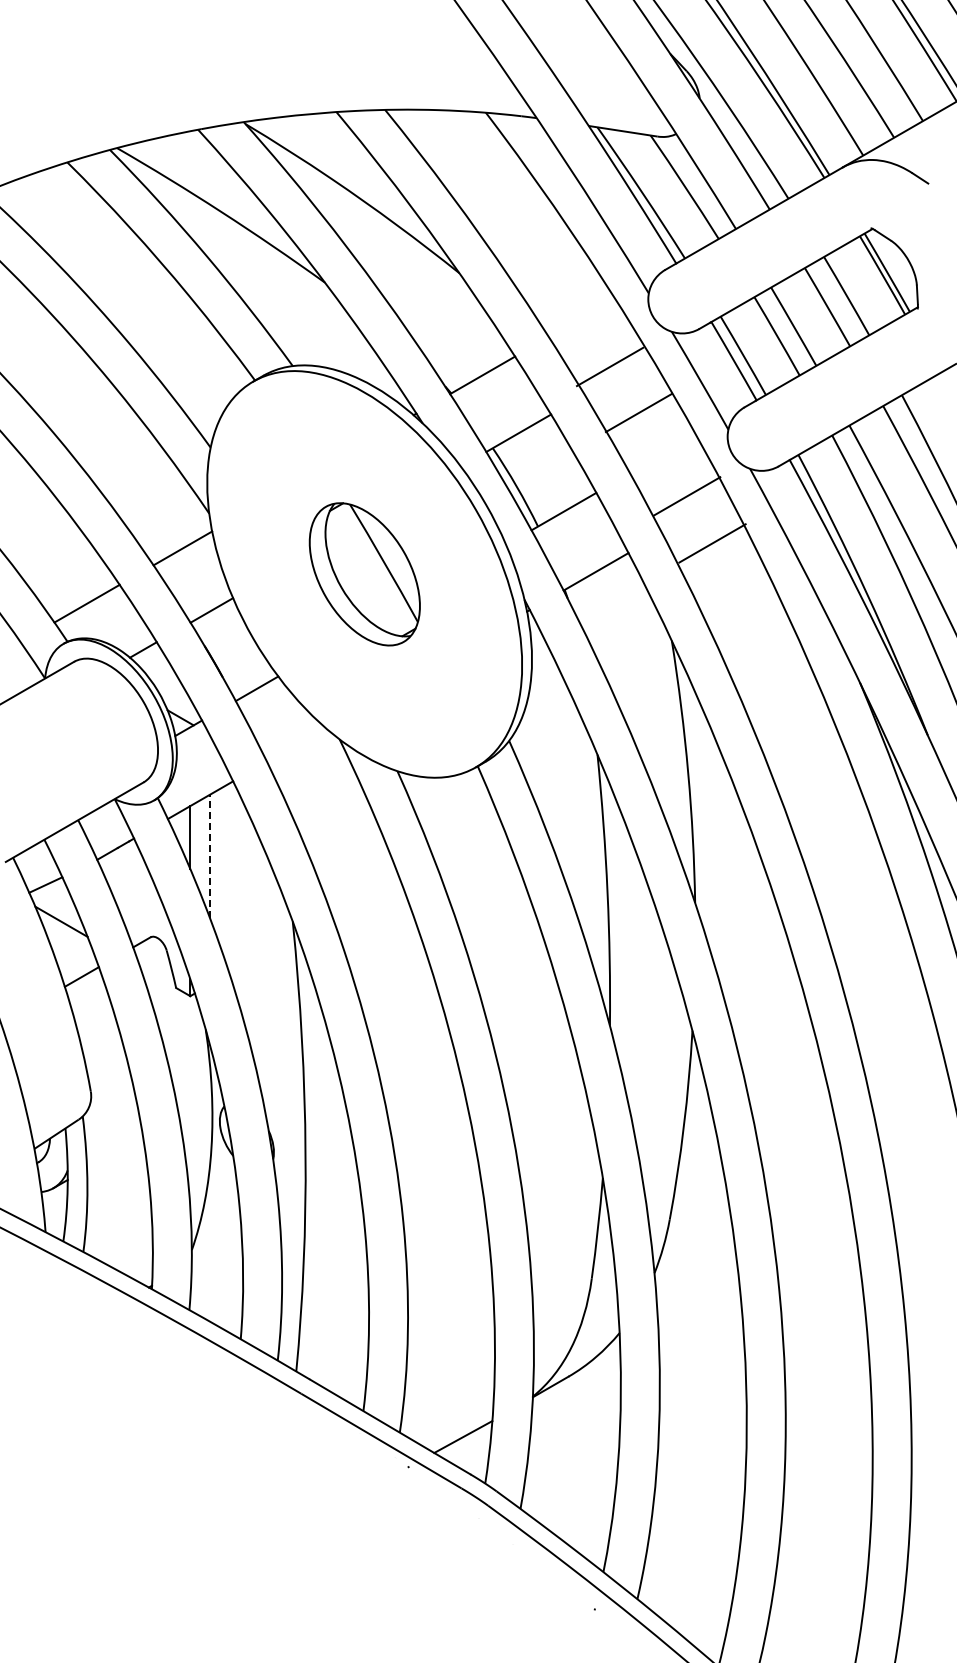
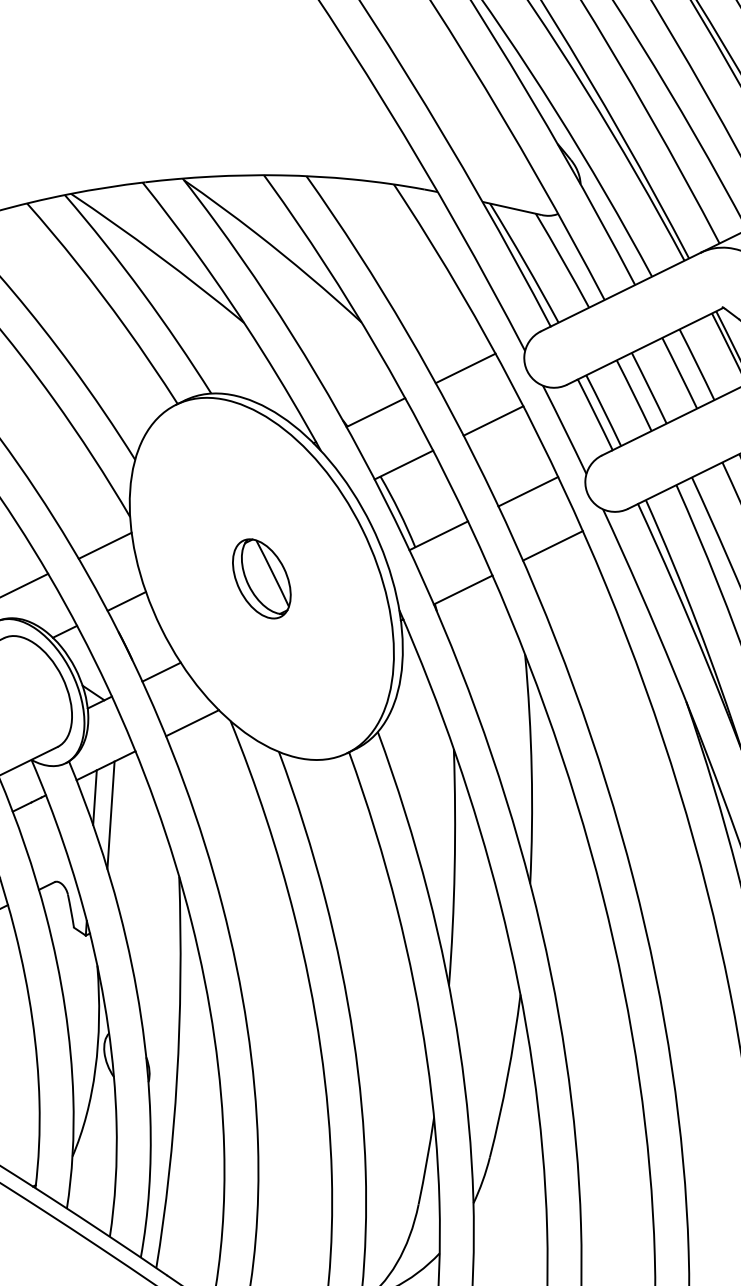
line: (609, 366) -> (465, 368), moved
line: (638, 412) -> (493, 420), moved
line: (687, 496) -> (528, 491), moved
line: (712, 543) -> (552, 545), moved
part: (364, 574) -> (261, 578), size x0.62
line: (296, 744) -> (192, 722), added
line: (210, 856) -> (111, 815), dashed -> solid

